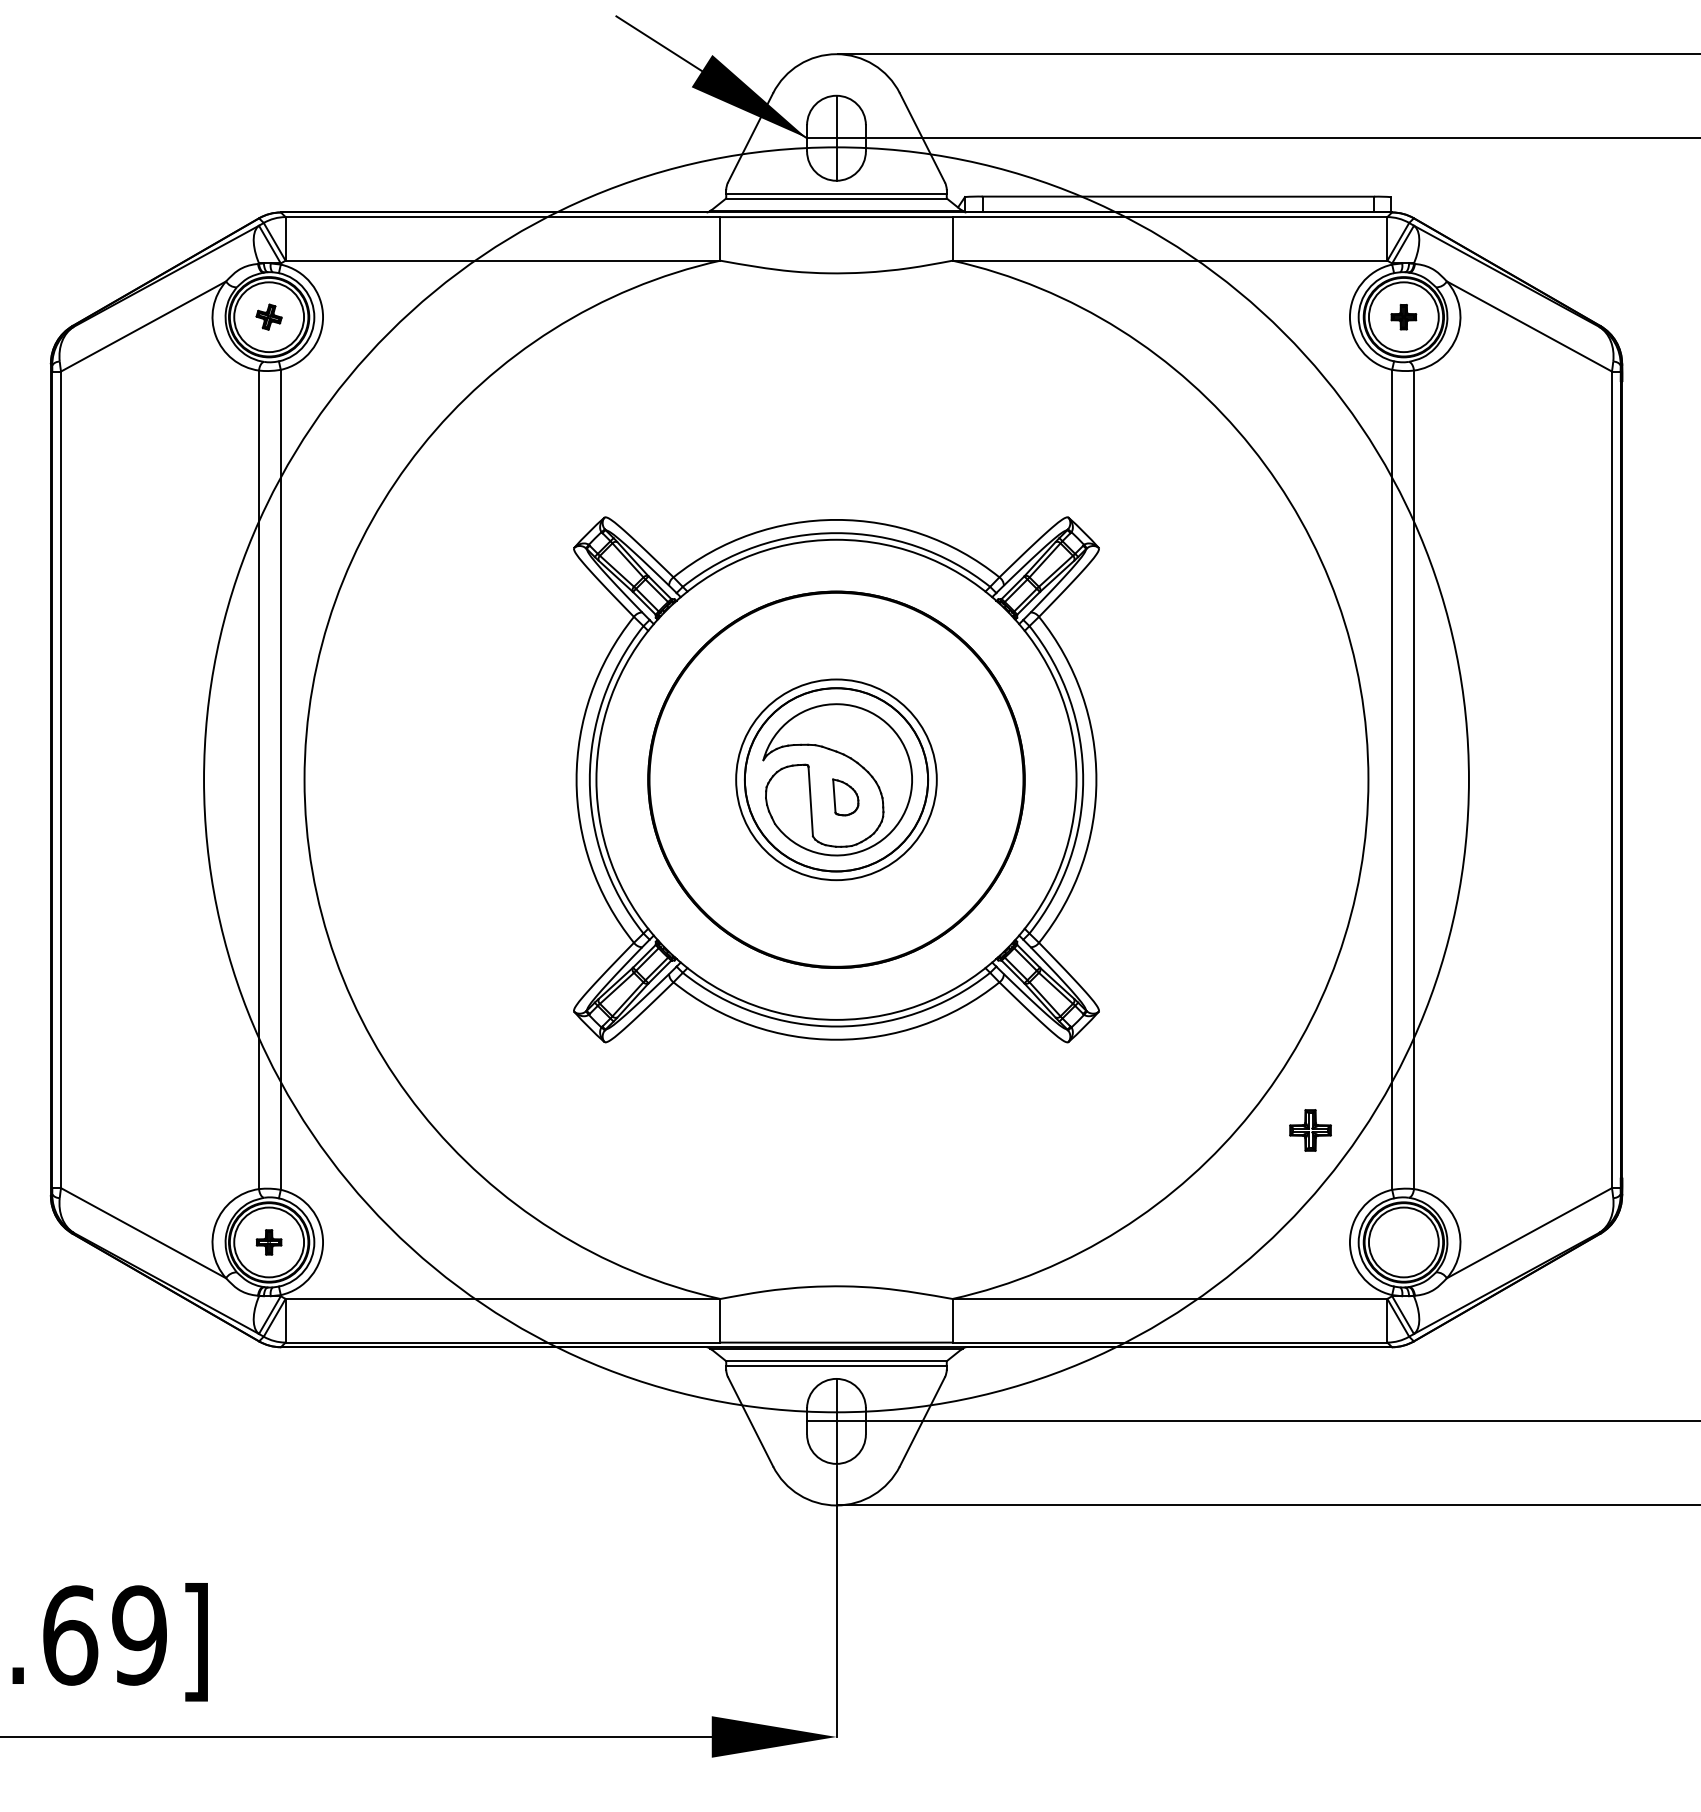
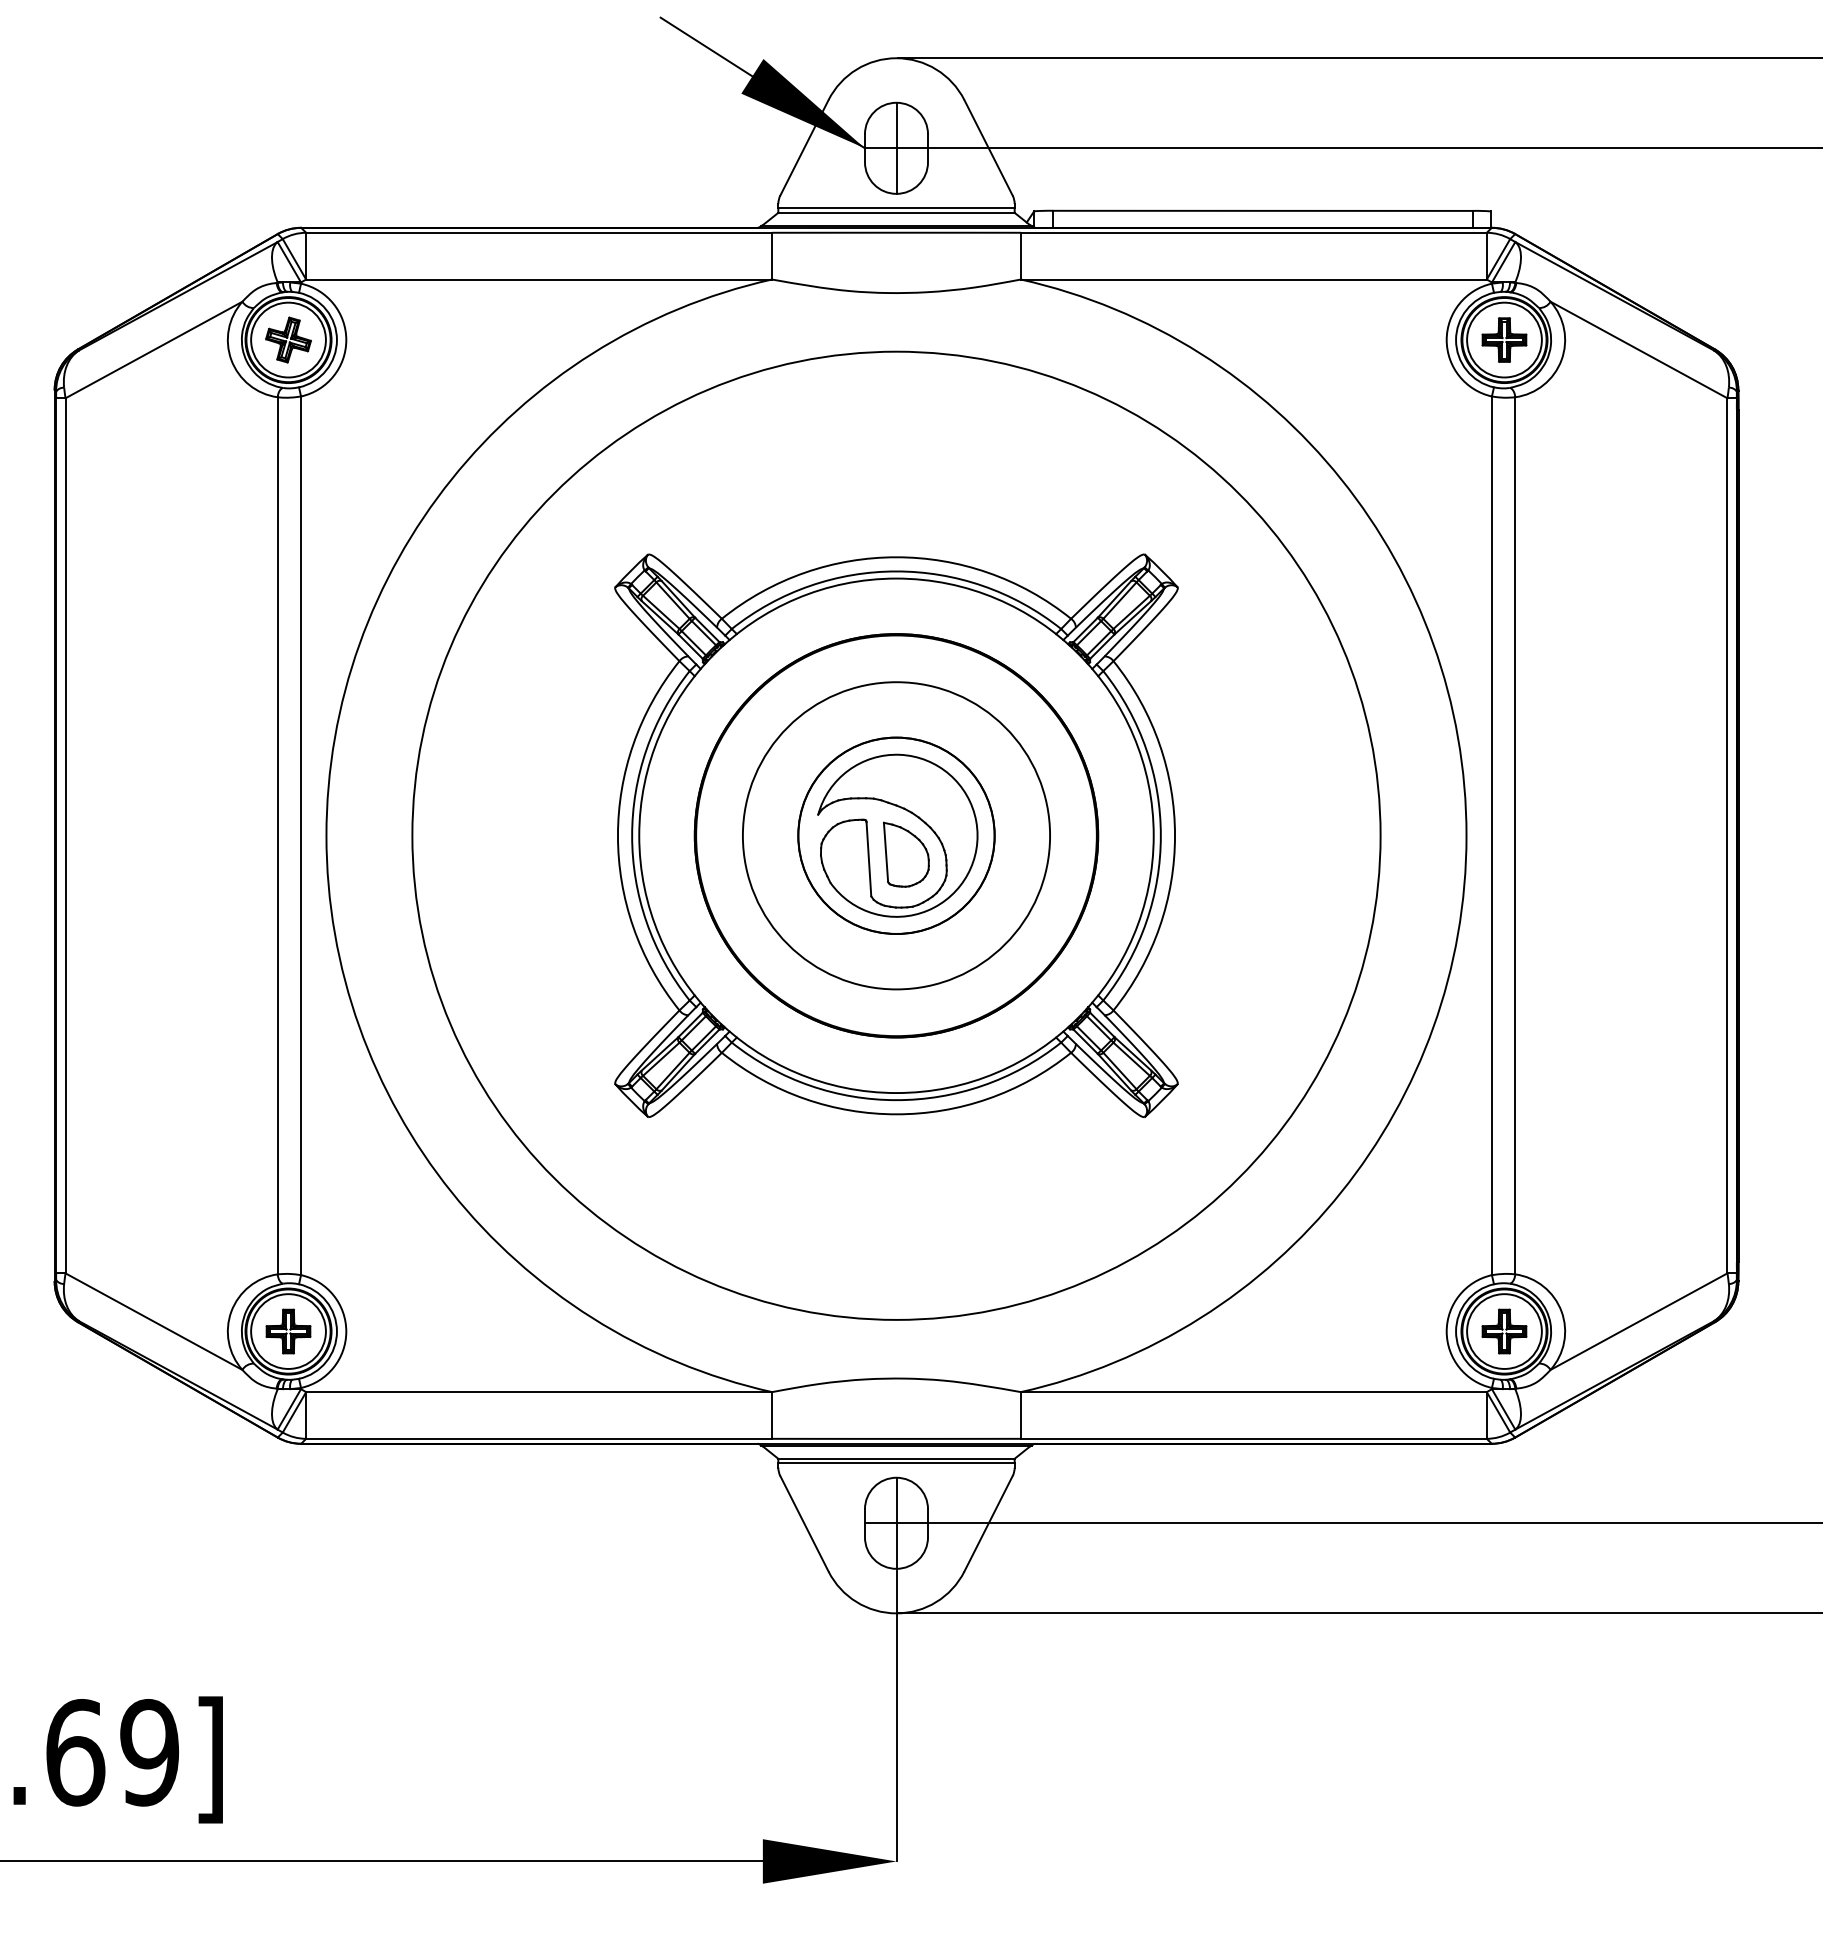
part: (269, 316) -> (288, 339), size x1.67
part: (1403, 316) -> (1504, 339), size x1.67
circle: (836, 779) -> (896, 835), size x0.71
circle: (836, 779) -> (896, 835), size x1.43
part: (845, 797) -> (906, 854), size x1.67
part: (1310, 1130) -> (1504, 1331), moved
part: (269, 1242) -> (288, 1331), size x1.67

